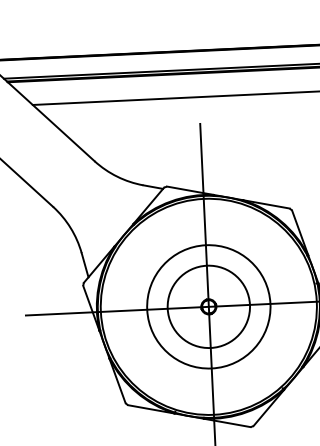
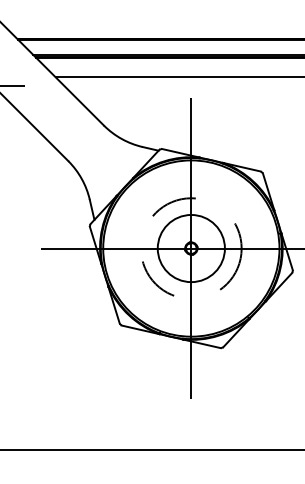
circle: (209, 306) -> (191, 248), solid -> dashed

